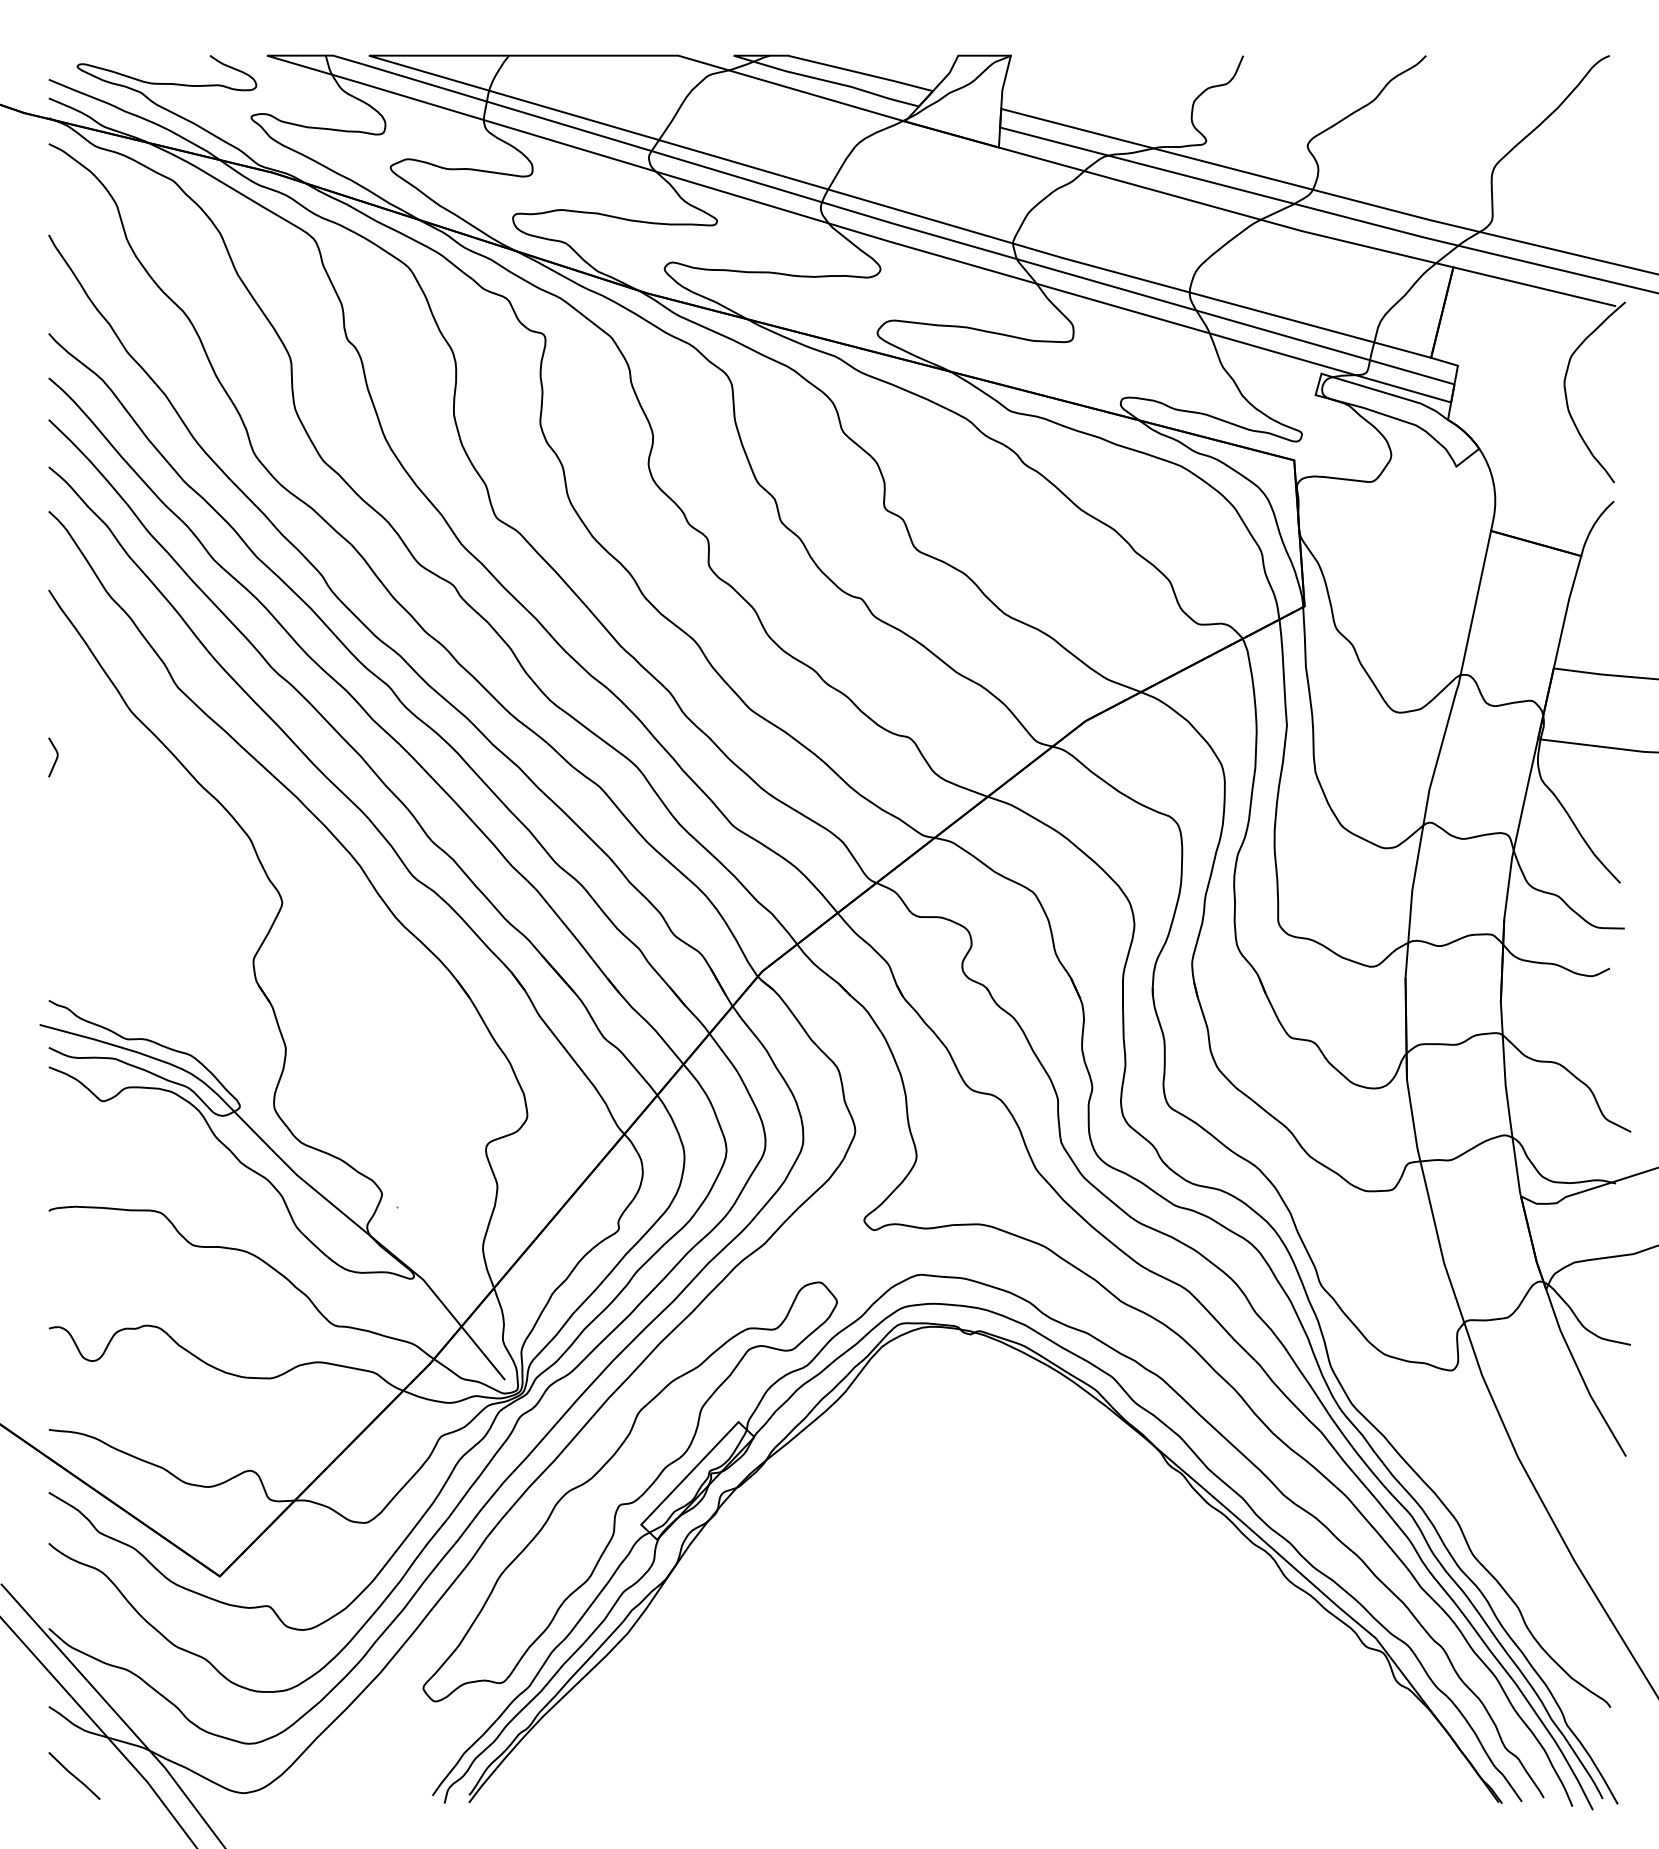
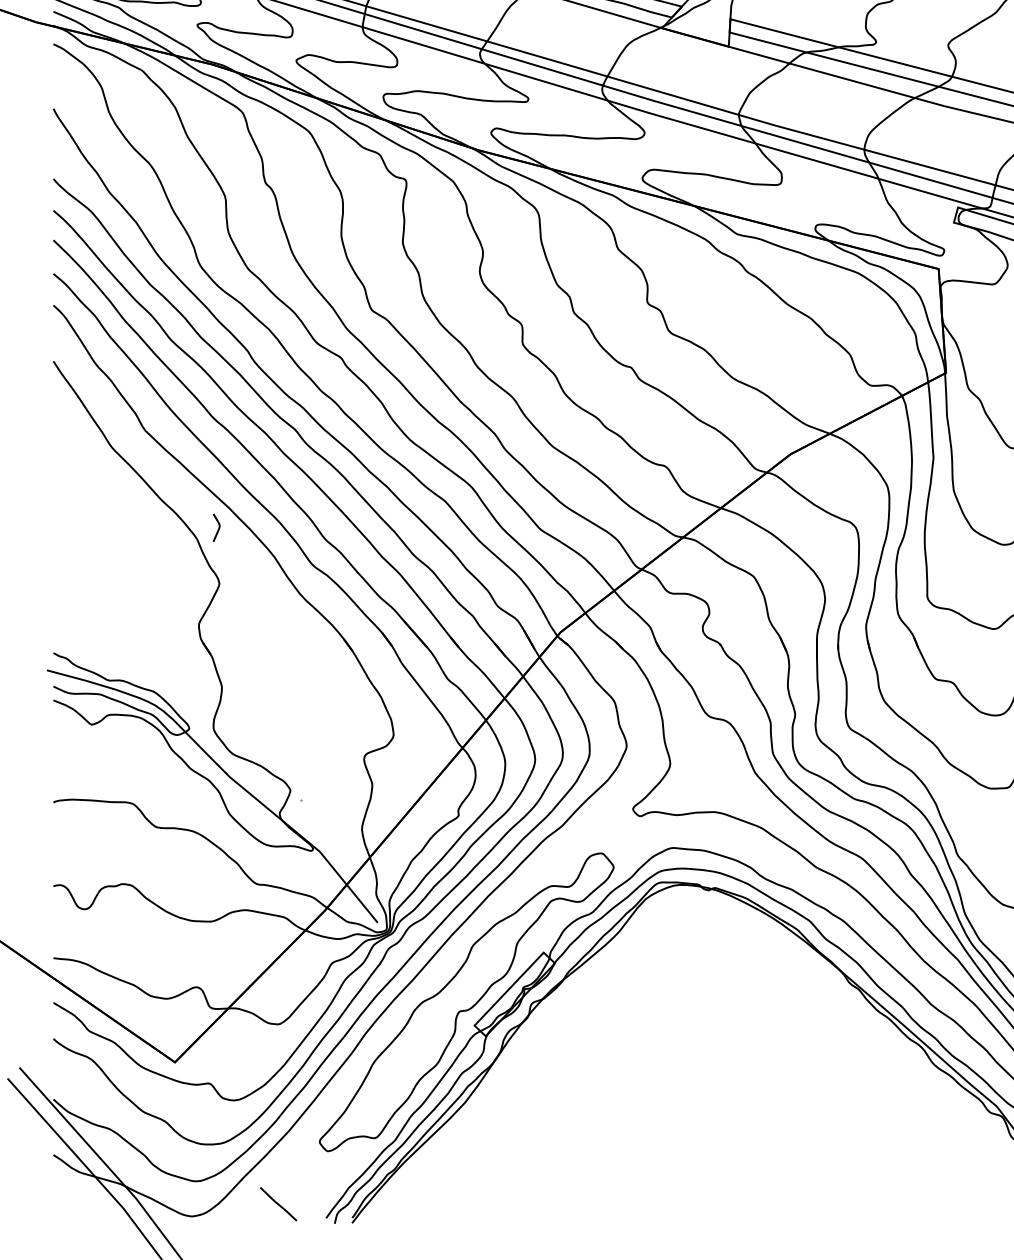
curve: (55, 759) -> (218, 529), moved
line: (74, 1775) -> (278, 1203), moved

